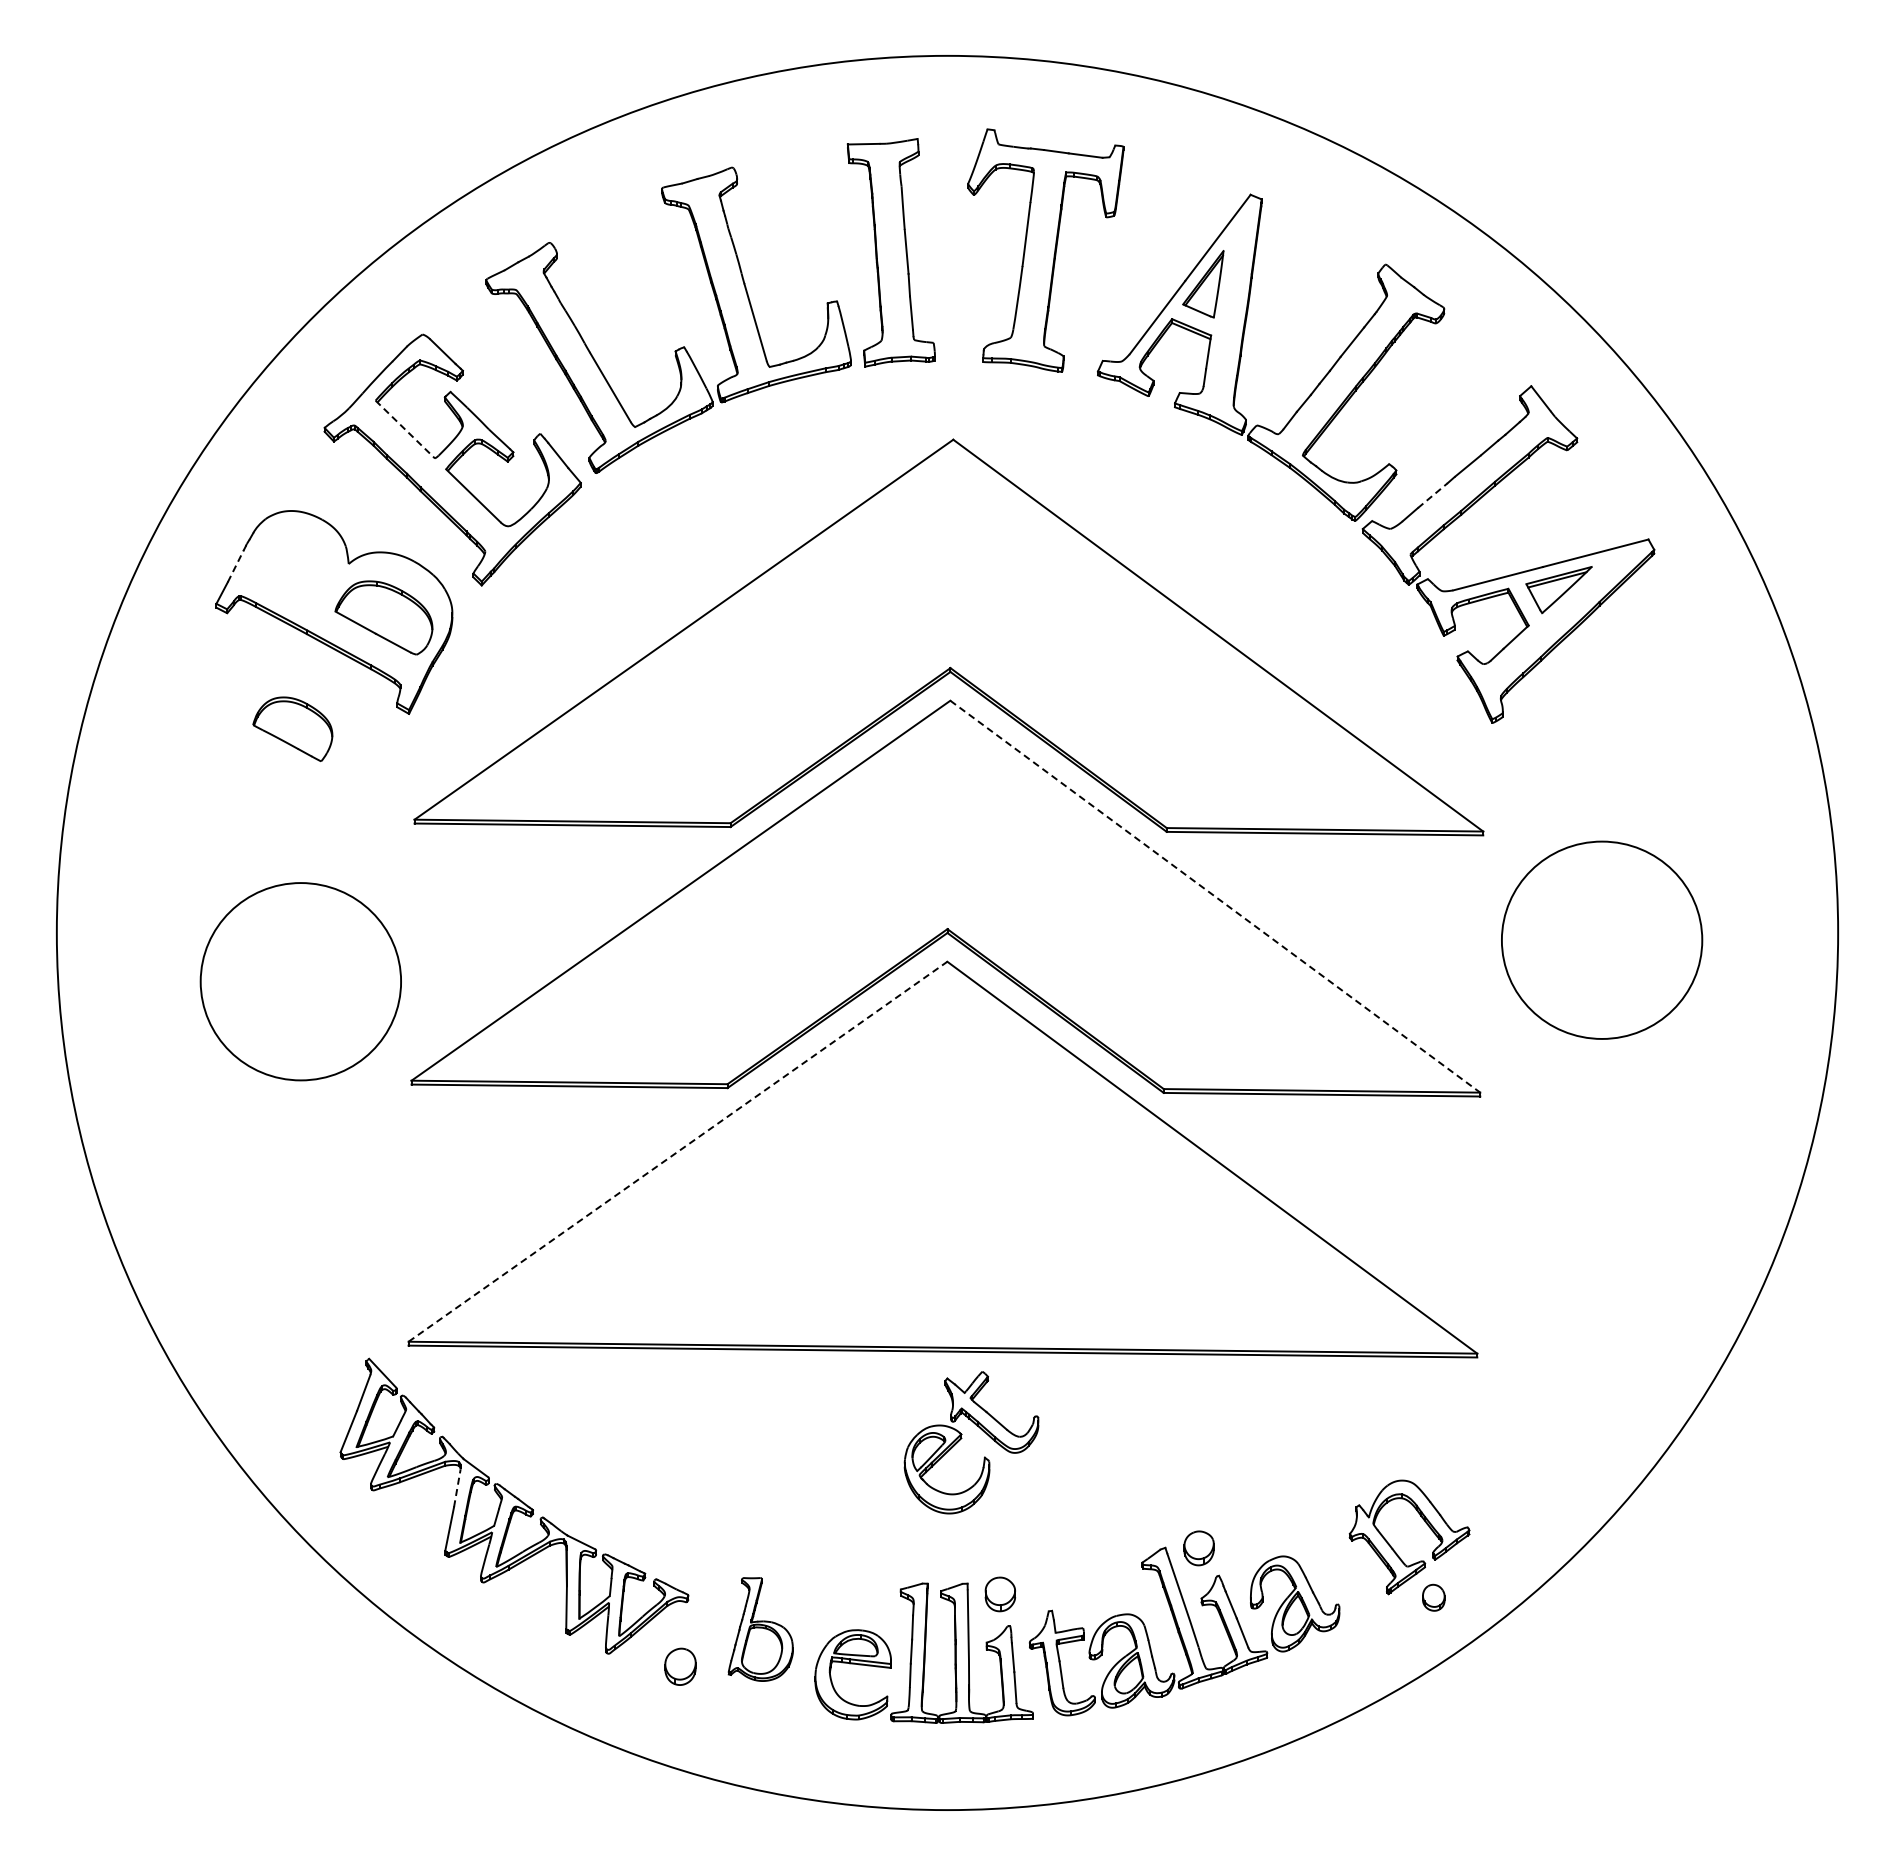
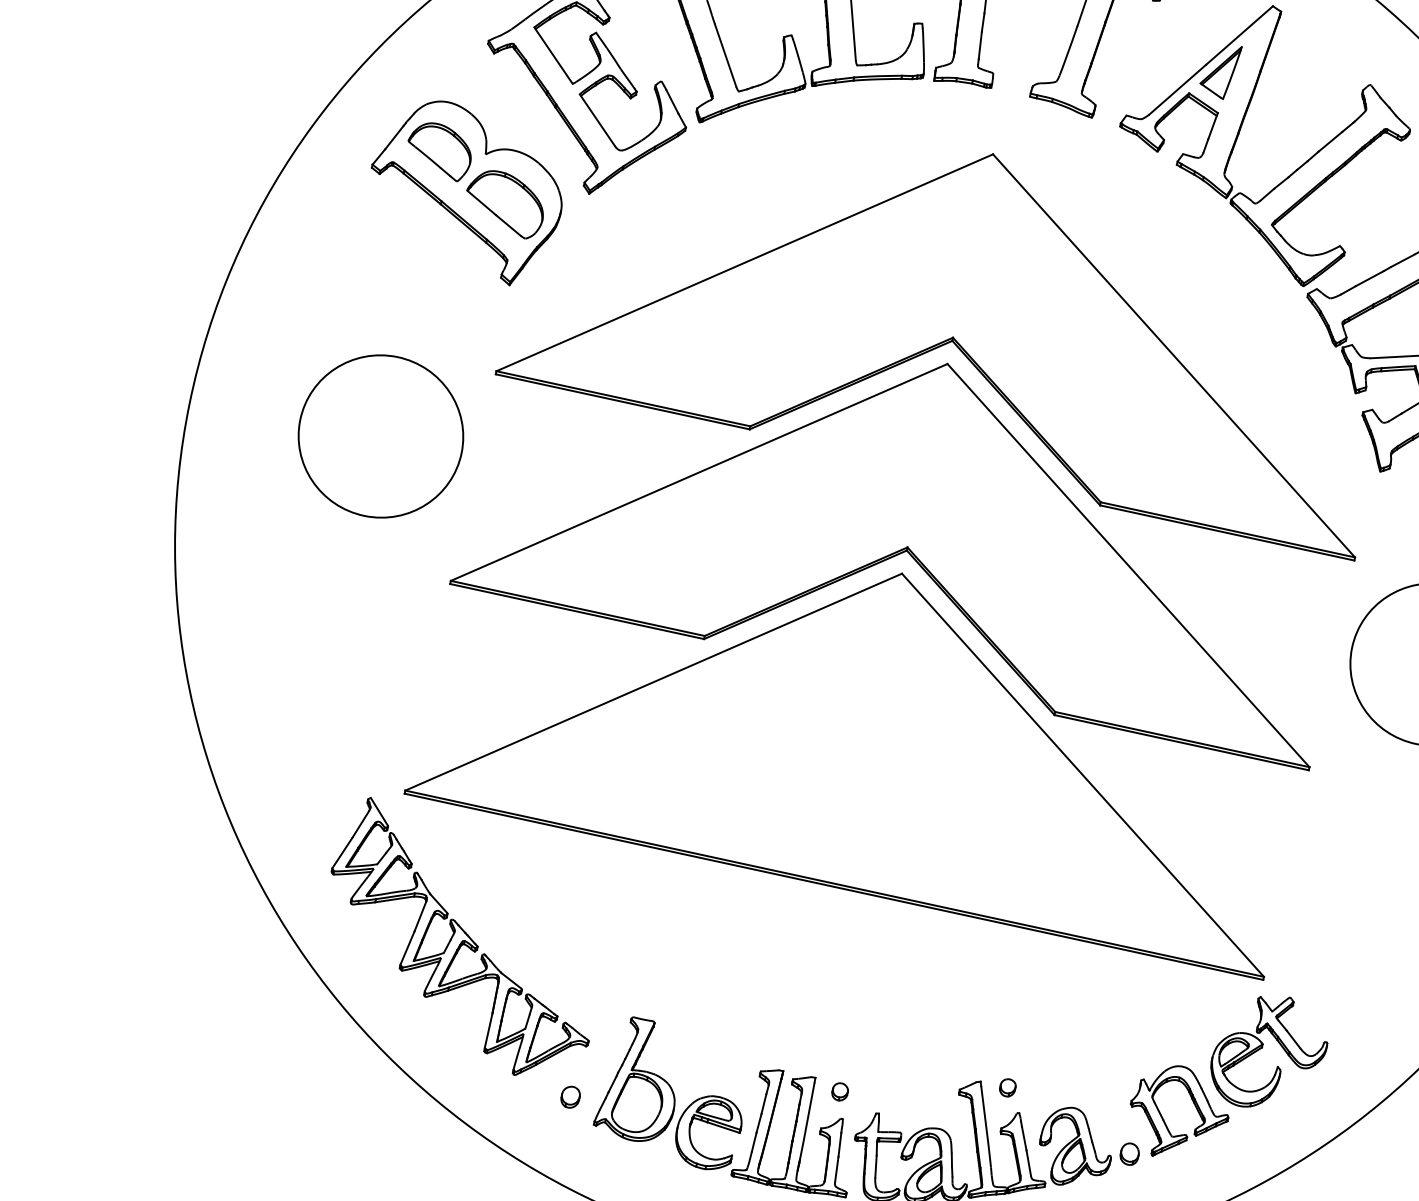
line: (405, 429) -> (553, 55), dashed -> solid
line: (1433, 495) -> (1370, 278), dashed -> solid
line: (235, 566) -> (394, 137), dashed -> solid
part: (292, 728) -> (439, 150), moved
line: (1215, 896) -> (1128, 565), dashed -> solid
part: (300, 981) -> (380, 436), moved
line: (677, 1151) -> (653, 681), dashed -> solid
part: (962, 1438) -> (1262, 1047), moved
line: (457, 1487) -> (420, 916), dashed -> solid
part: (1199, 1548) -> (1008, 1087), size x0.62
part: (1000, 1594) -> (840, 1091), size x0.62
part: (1433, 1597) -> (1129, 1153), moved
part: (760, 1629) -> (641, 1080), size x1.43
part: (680, 1666) -> (570, 1097), size x0.71

